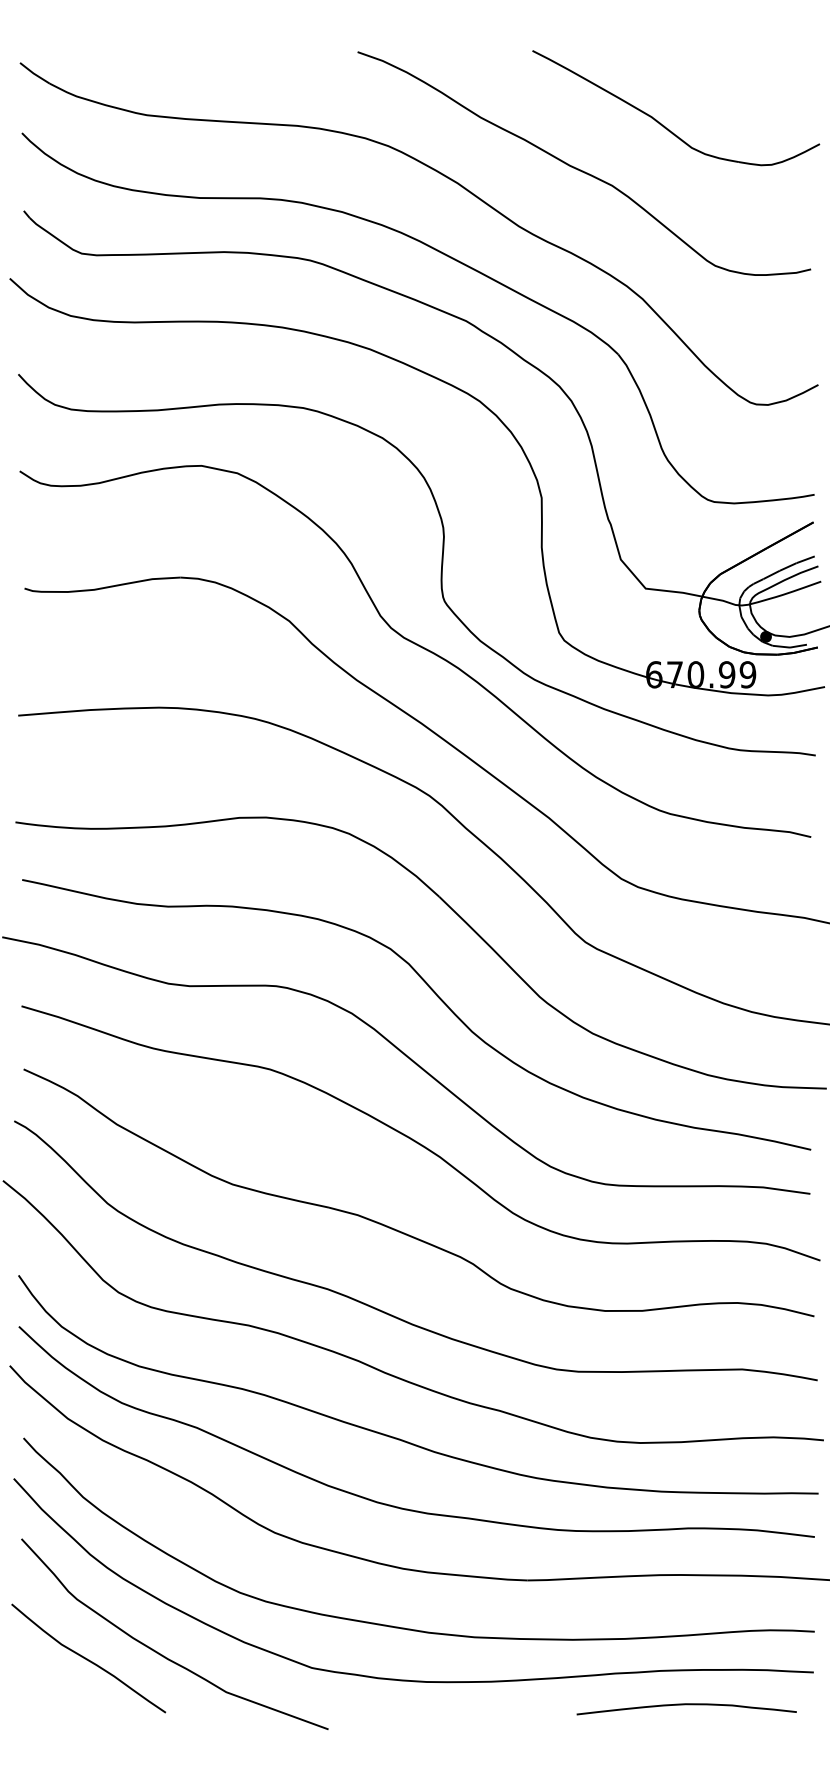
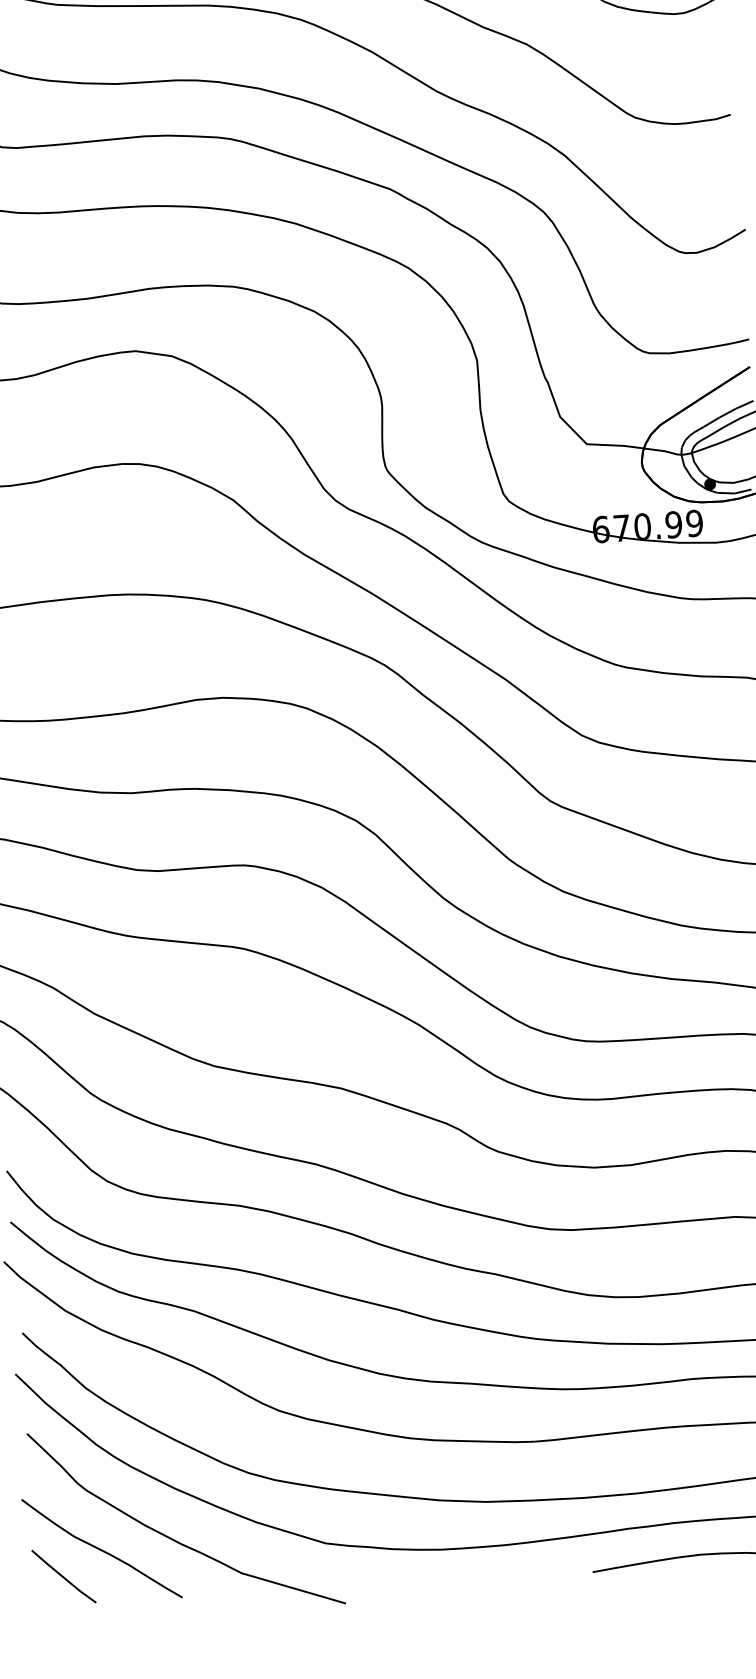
line: (48, 1683) -> (63, 1576), added

